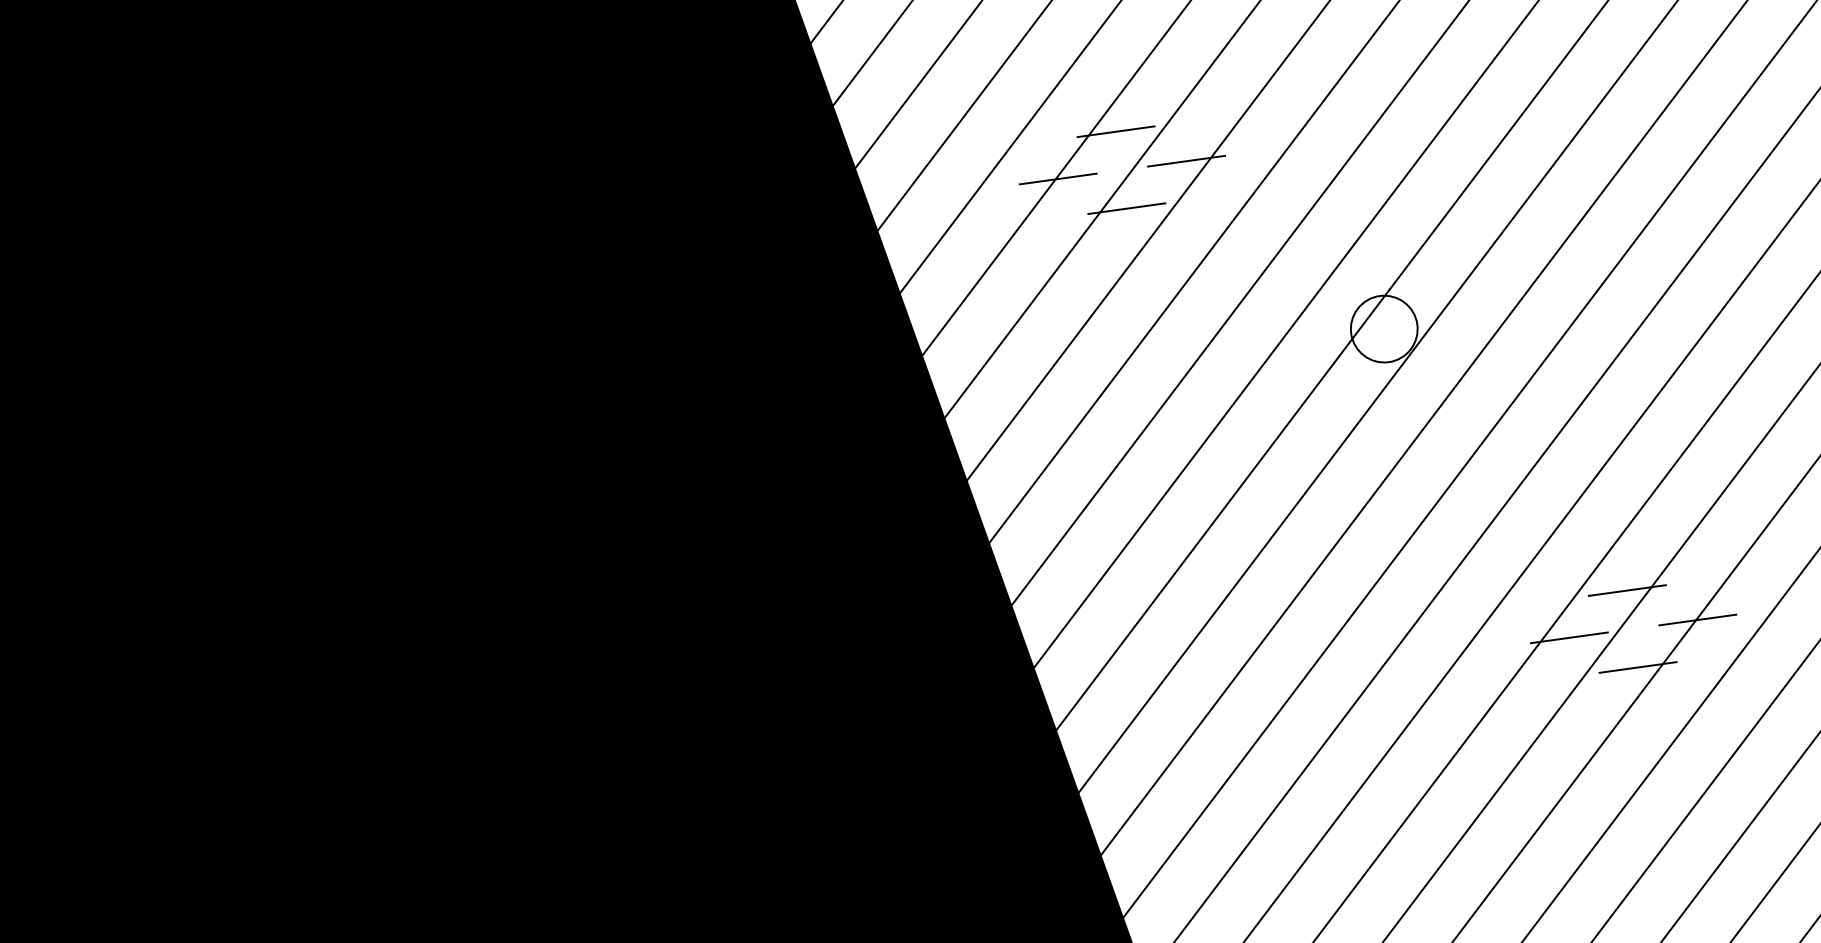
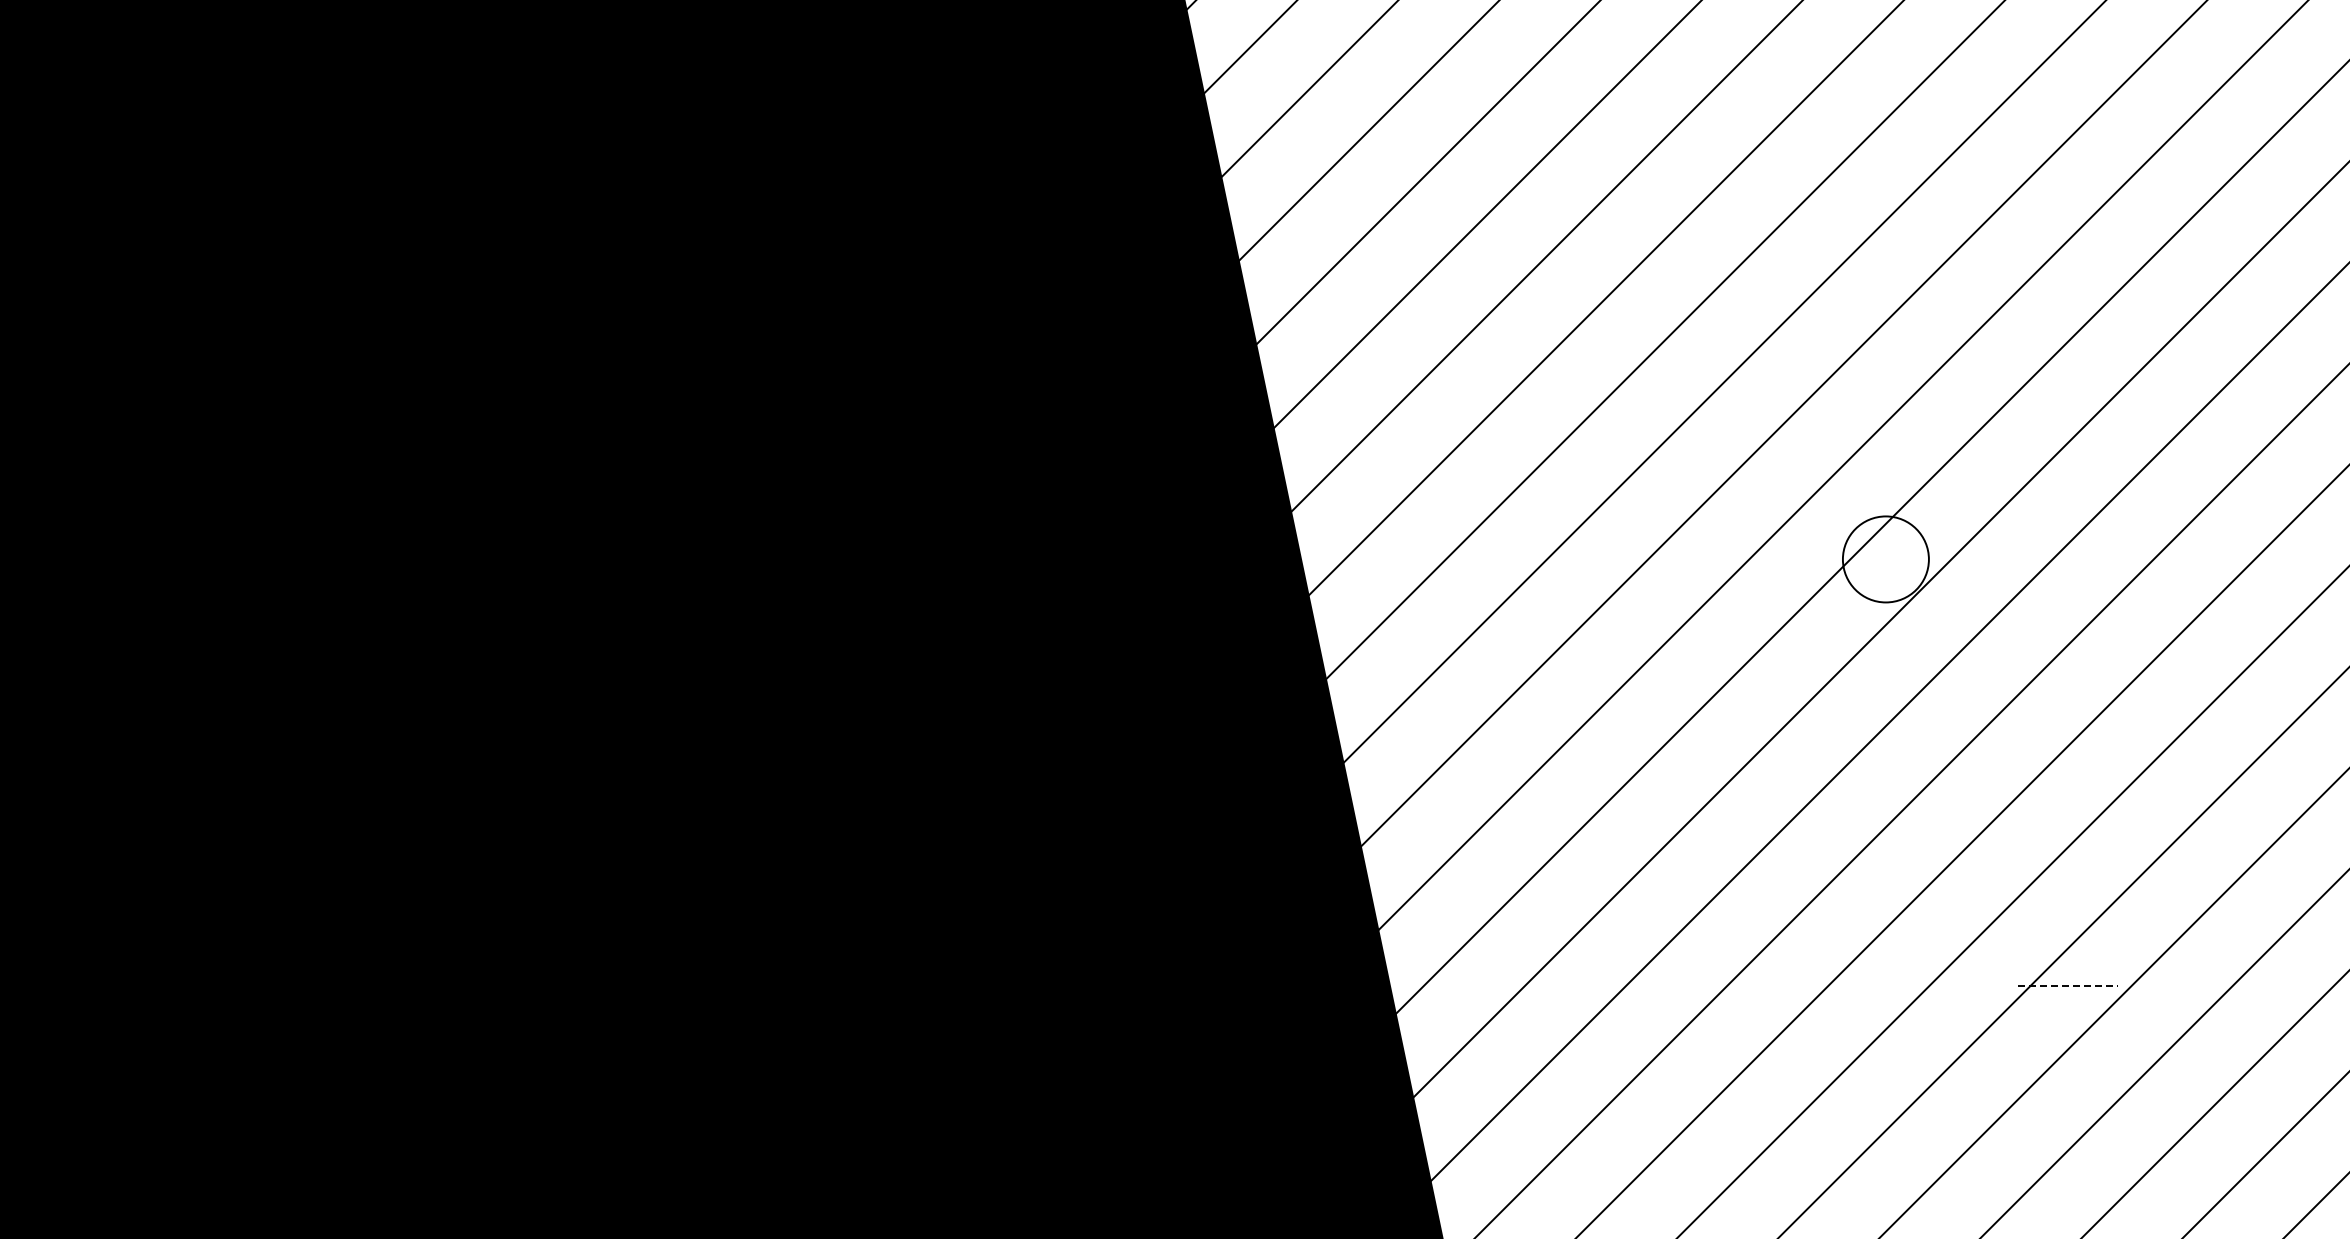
line: (1116, 132) -> (1578, 260), removed
line: (1186, 161) -> (1663, 310), removed
line: (1058, 179) -> (1496, 310), removed
line: (1126, 208) -> (1578, 360), removed
line: (1627, 590) -> (2149, 936), removed
line: (1697, 620) -> (2234, 986), removed
line: (1570, 637) -> (2068, 986), solid -> dashed
line: (1637, 667) -> (2149, 1036), removed

